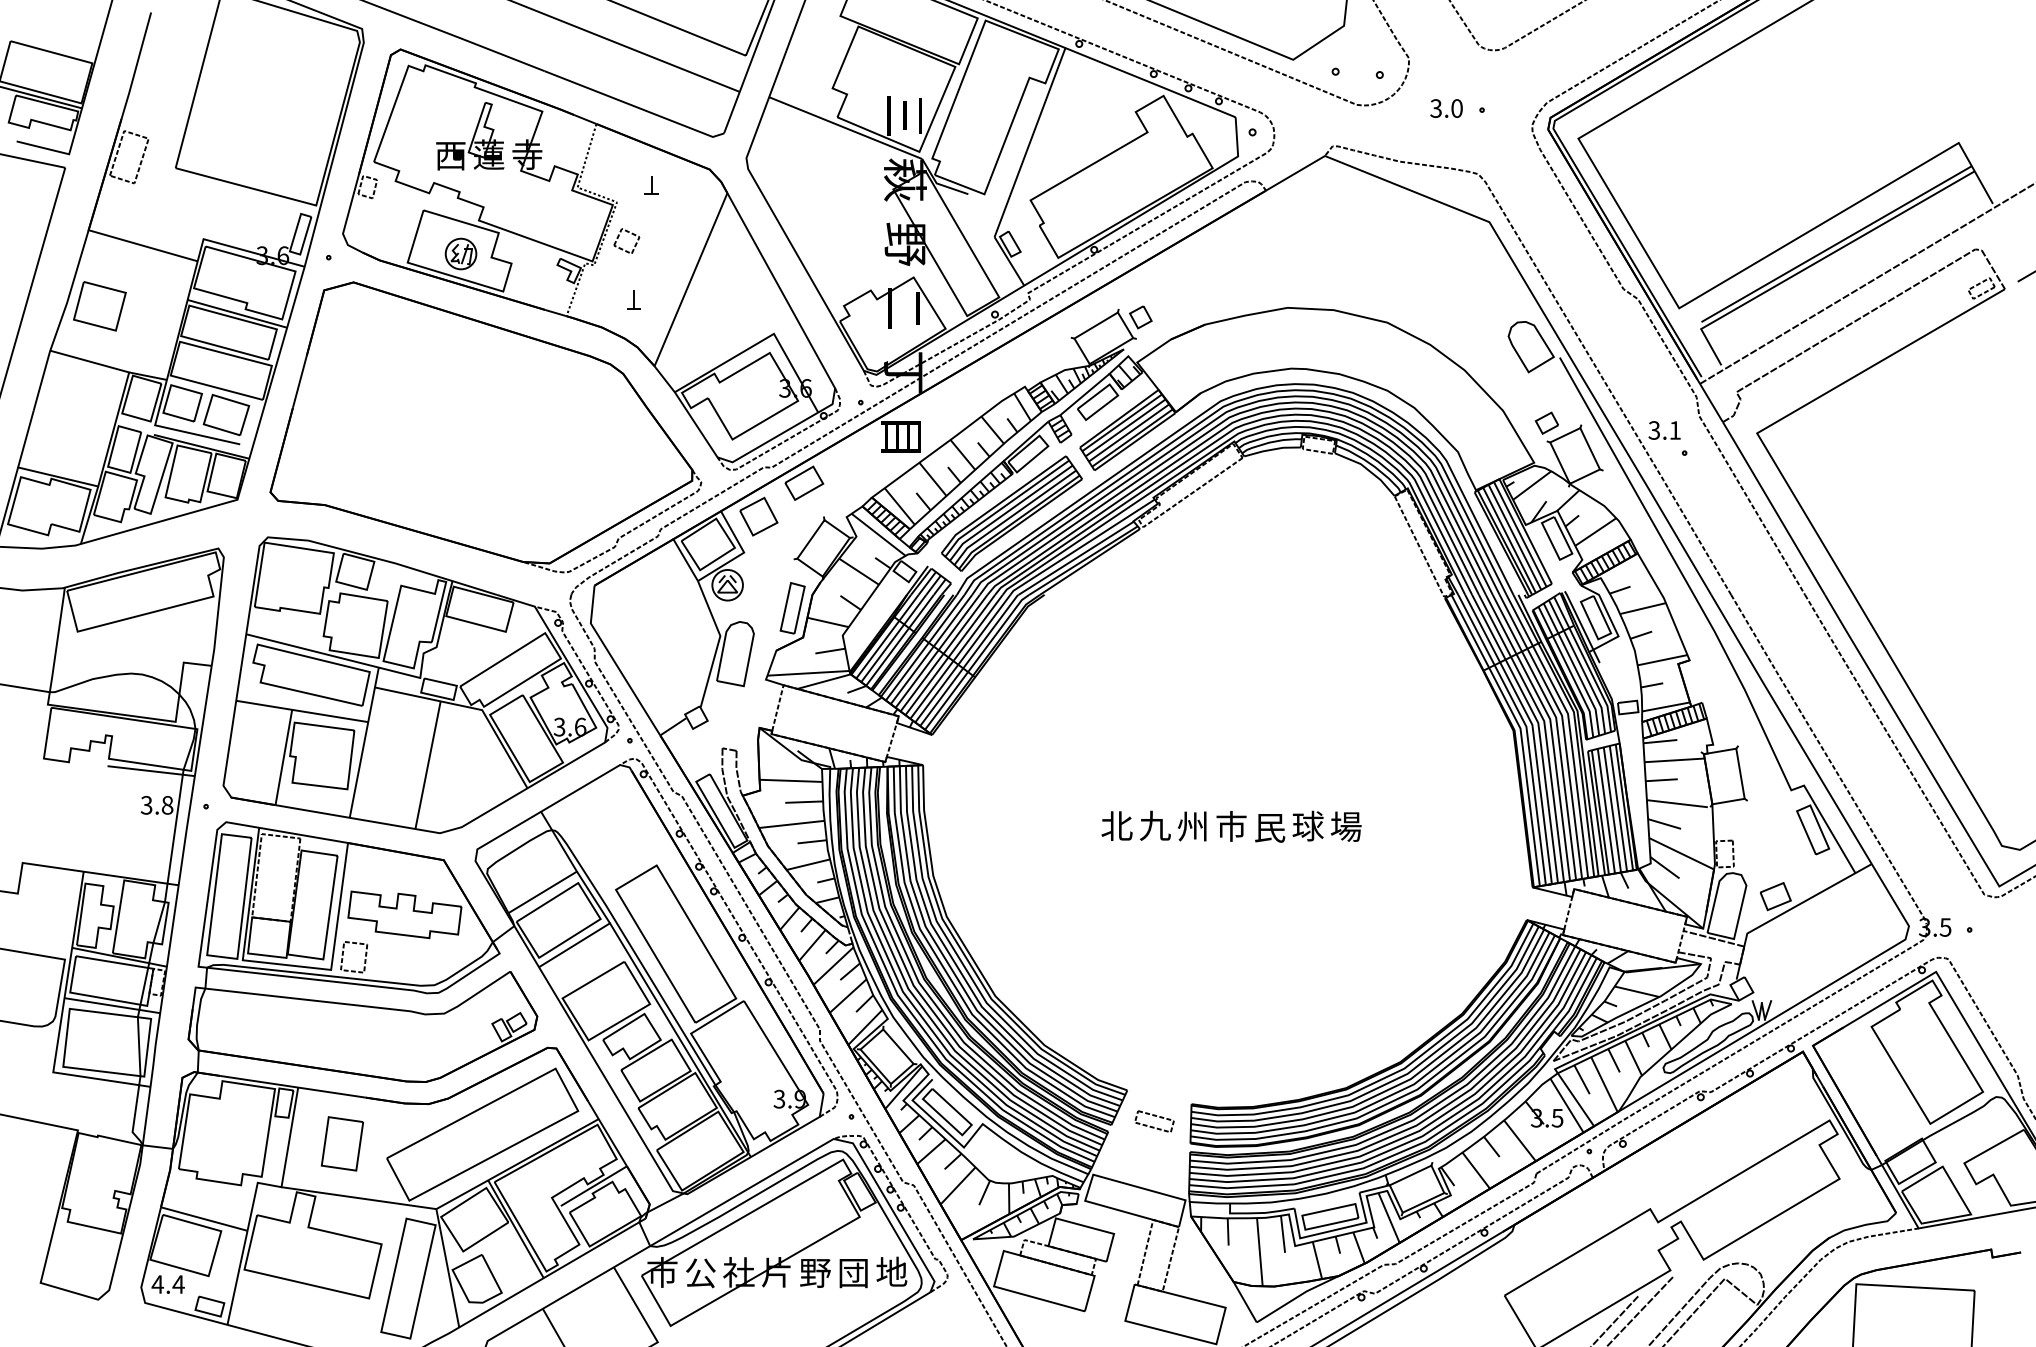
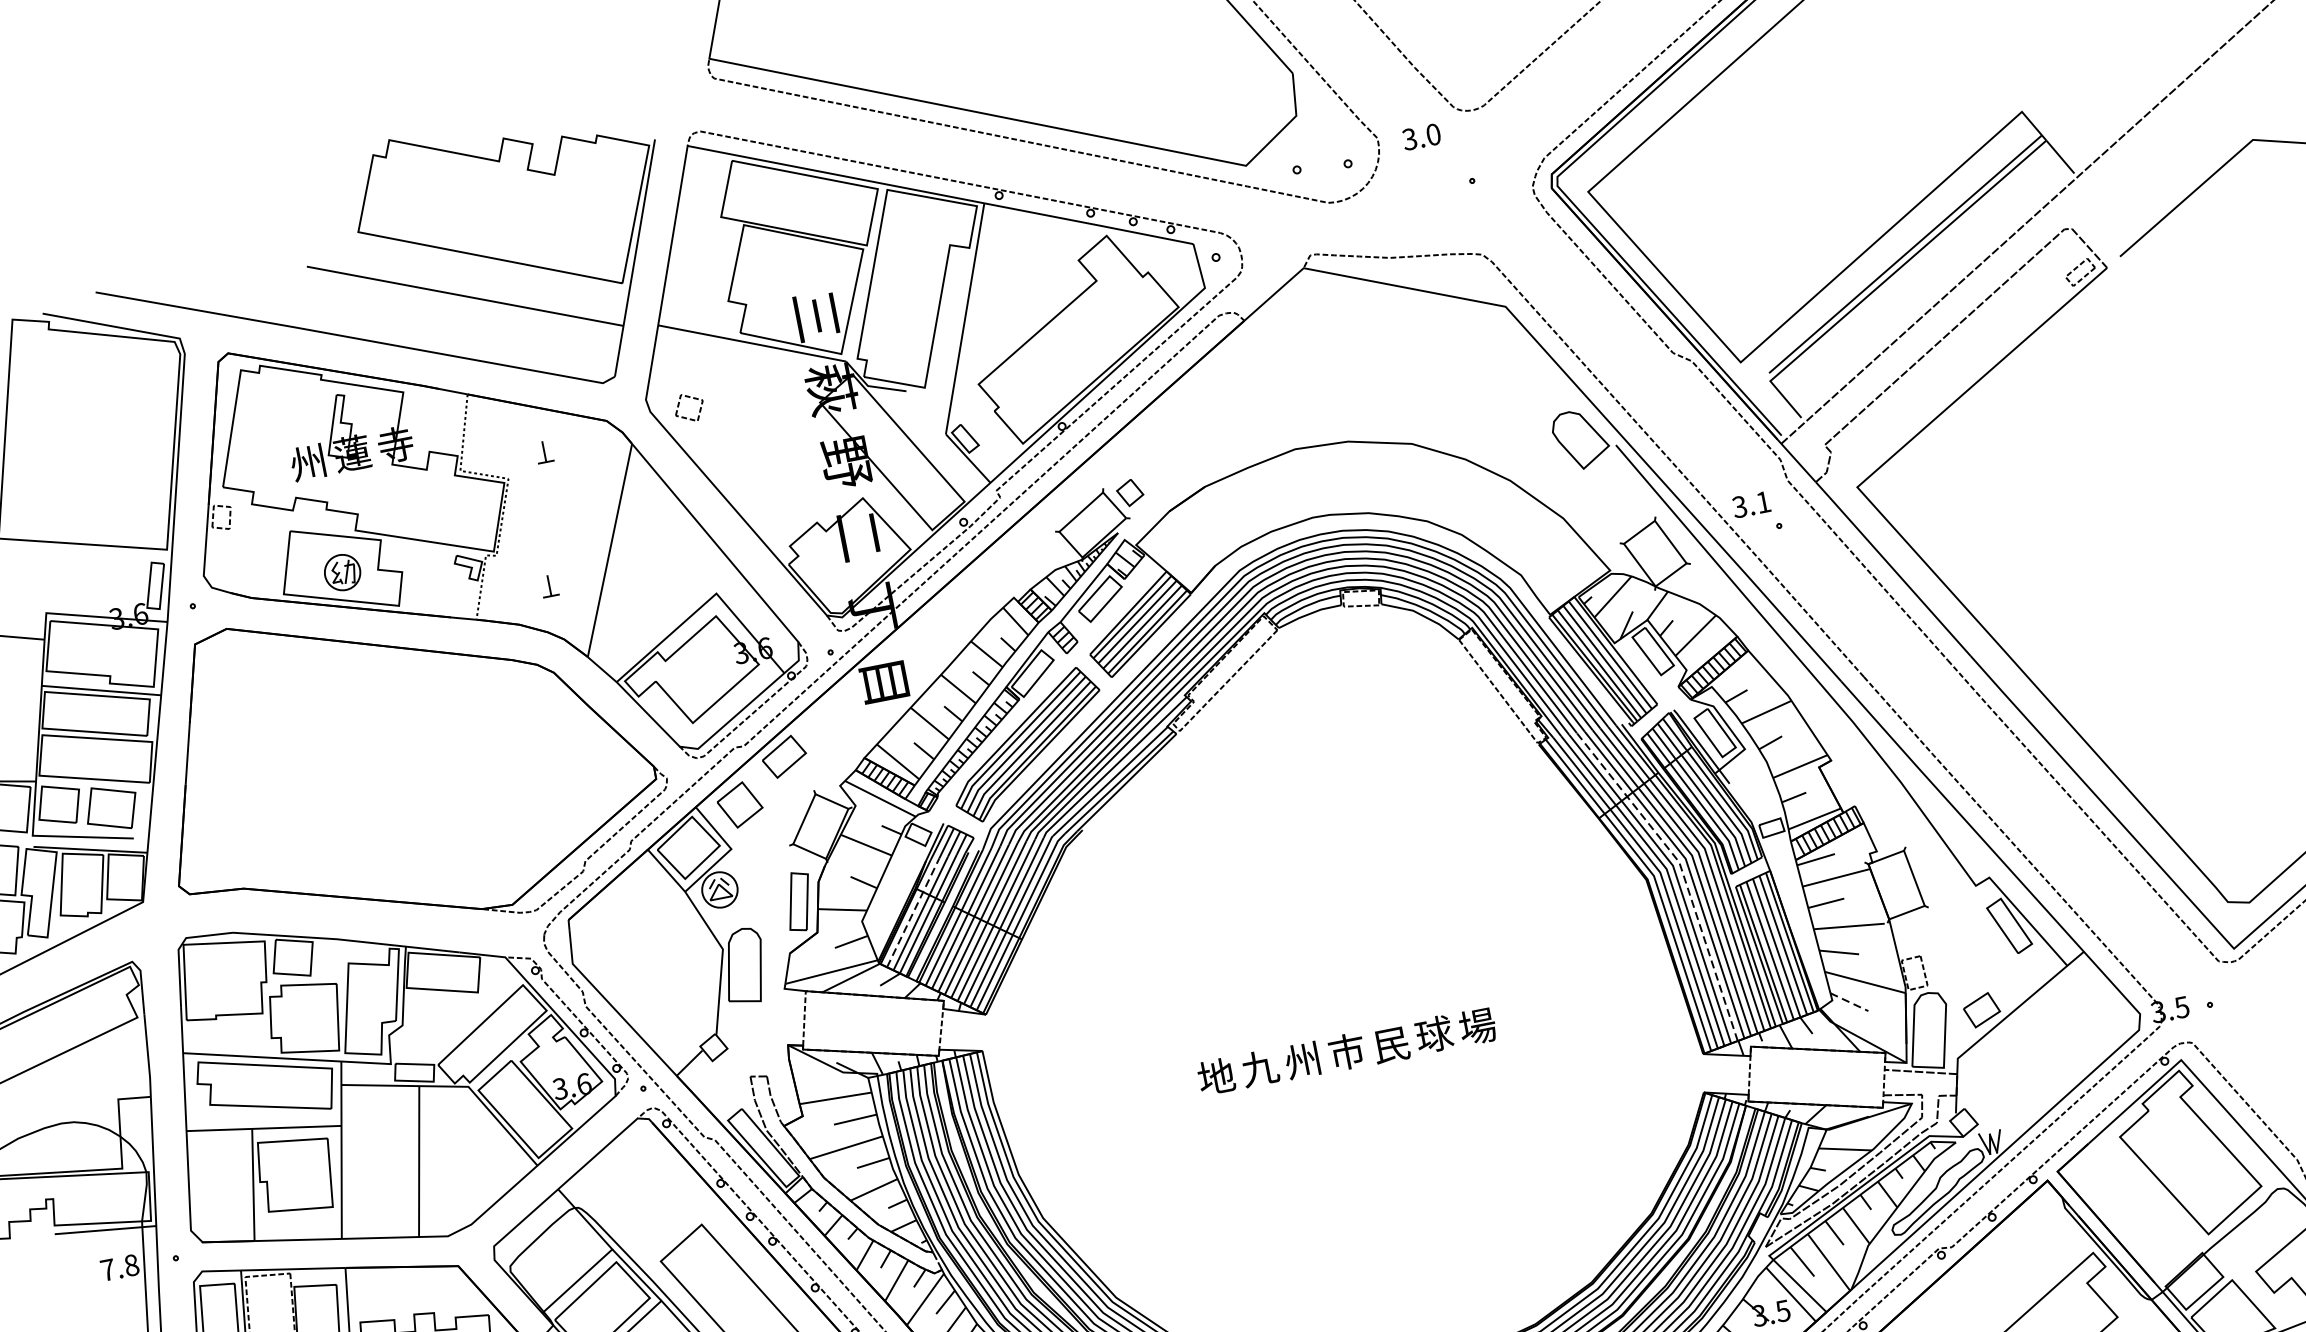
text: (1446, 108) -> (1421, 136), moved
text: (450, 155) -> (308, 462), 西 -> 州
part: (631, 234) -> (693, 399), moved
part: (1546, 422) -> (1615, 521), removed
line: (887, 636) -> (913, 912), solid -> dashed
line: (1545, 730) -> (1682, 872), solid -> dashed
text: (146, 804) -> (107, 1269), 3.8 -> 7.8
text: (1116, 825) -> (1215, 1076), 北 -> 地
line: (1665, 868) -> (1850, 1002), solid -> dashed

